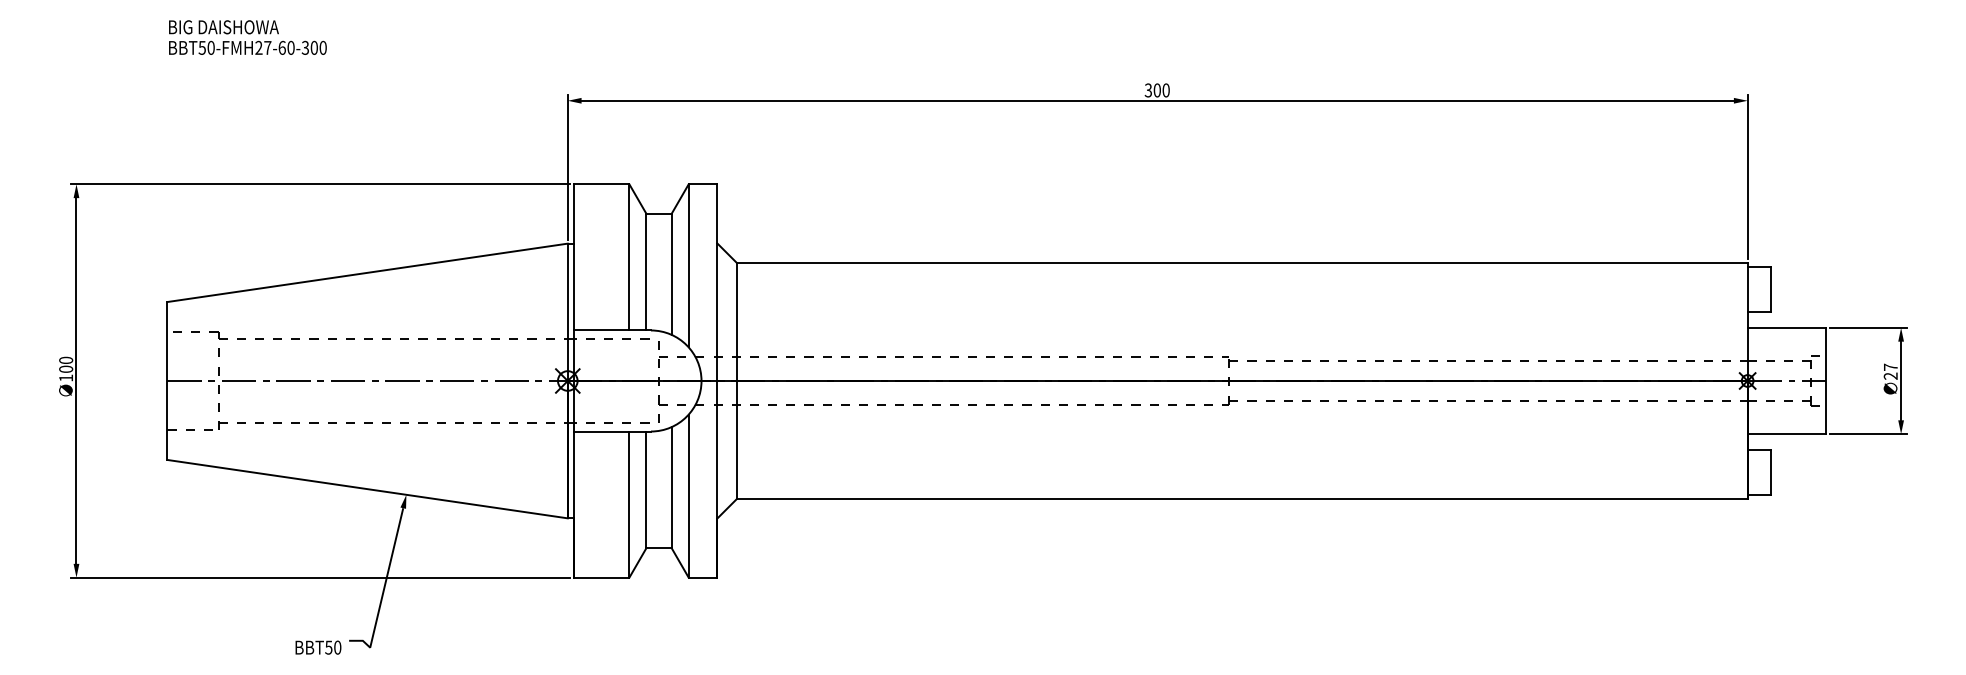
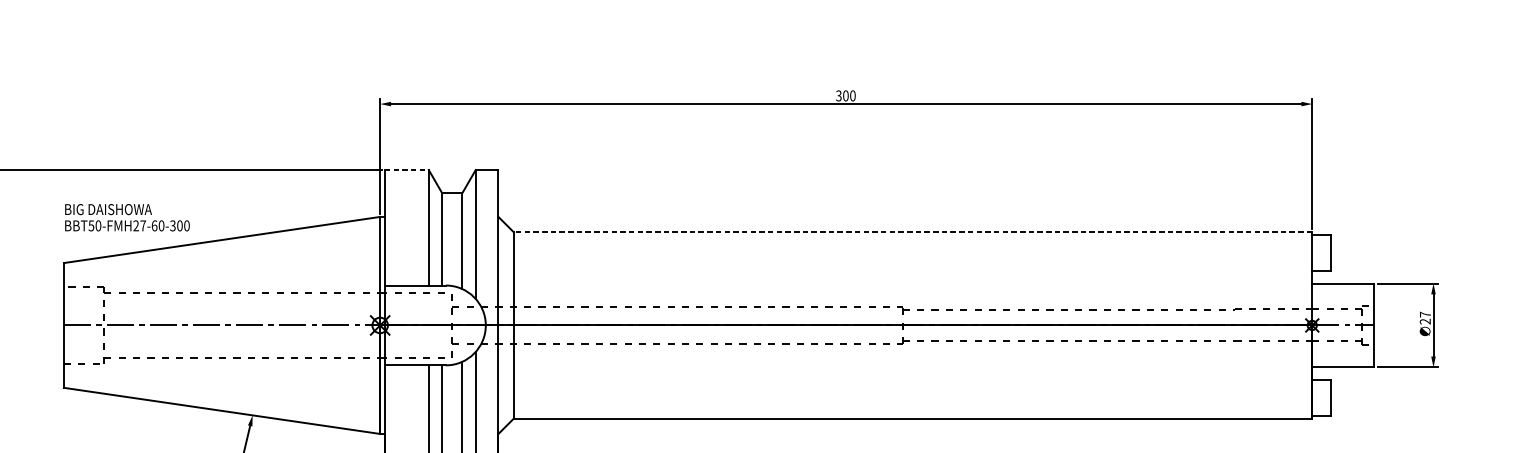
text: (247, 37) -> (127, 217), moved
line: (601, 184) -> (406, 170), solid -> dashed
line: (1241, 263) -> (912, 232), solid -> dashed

